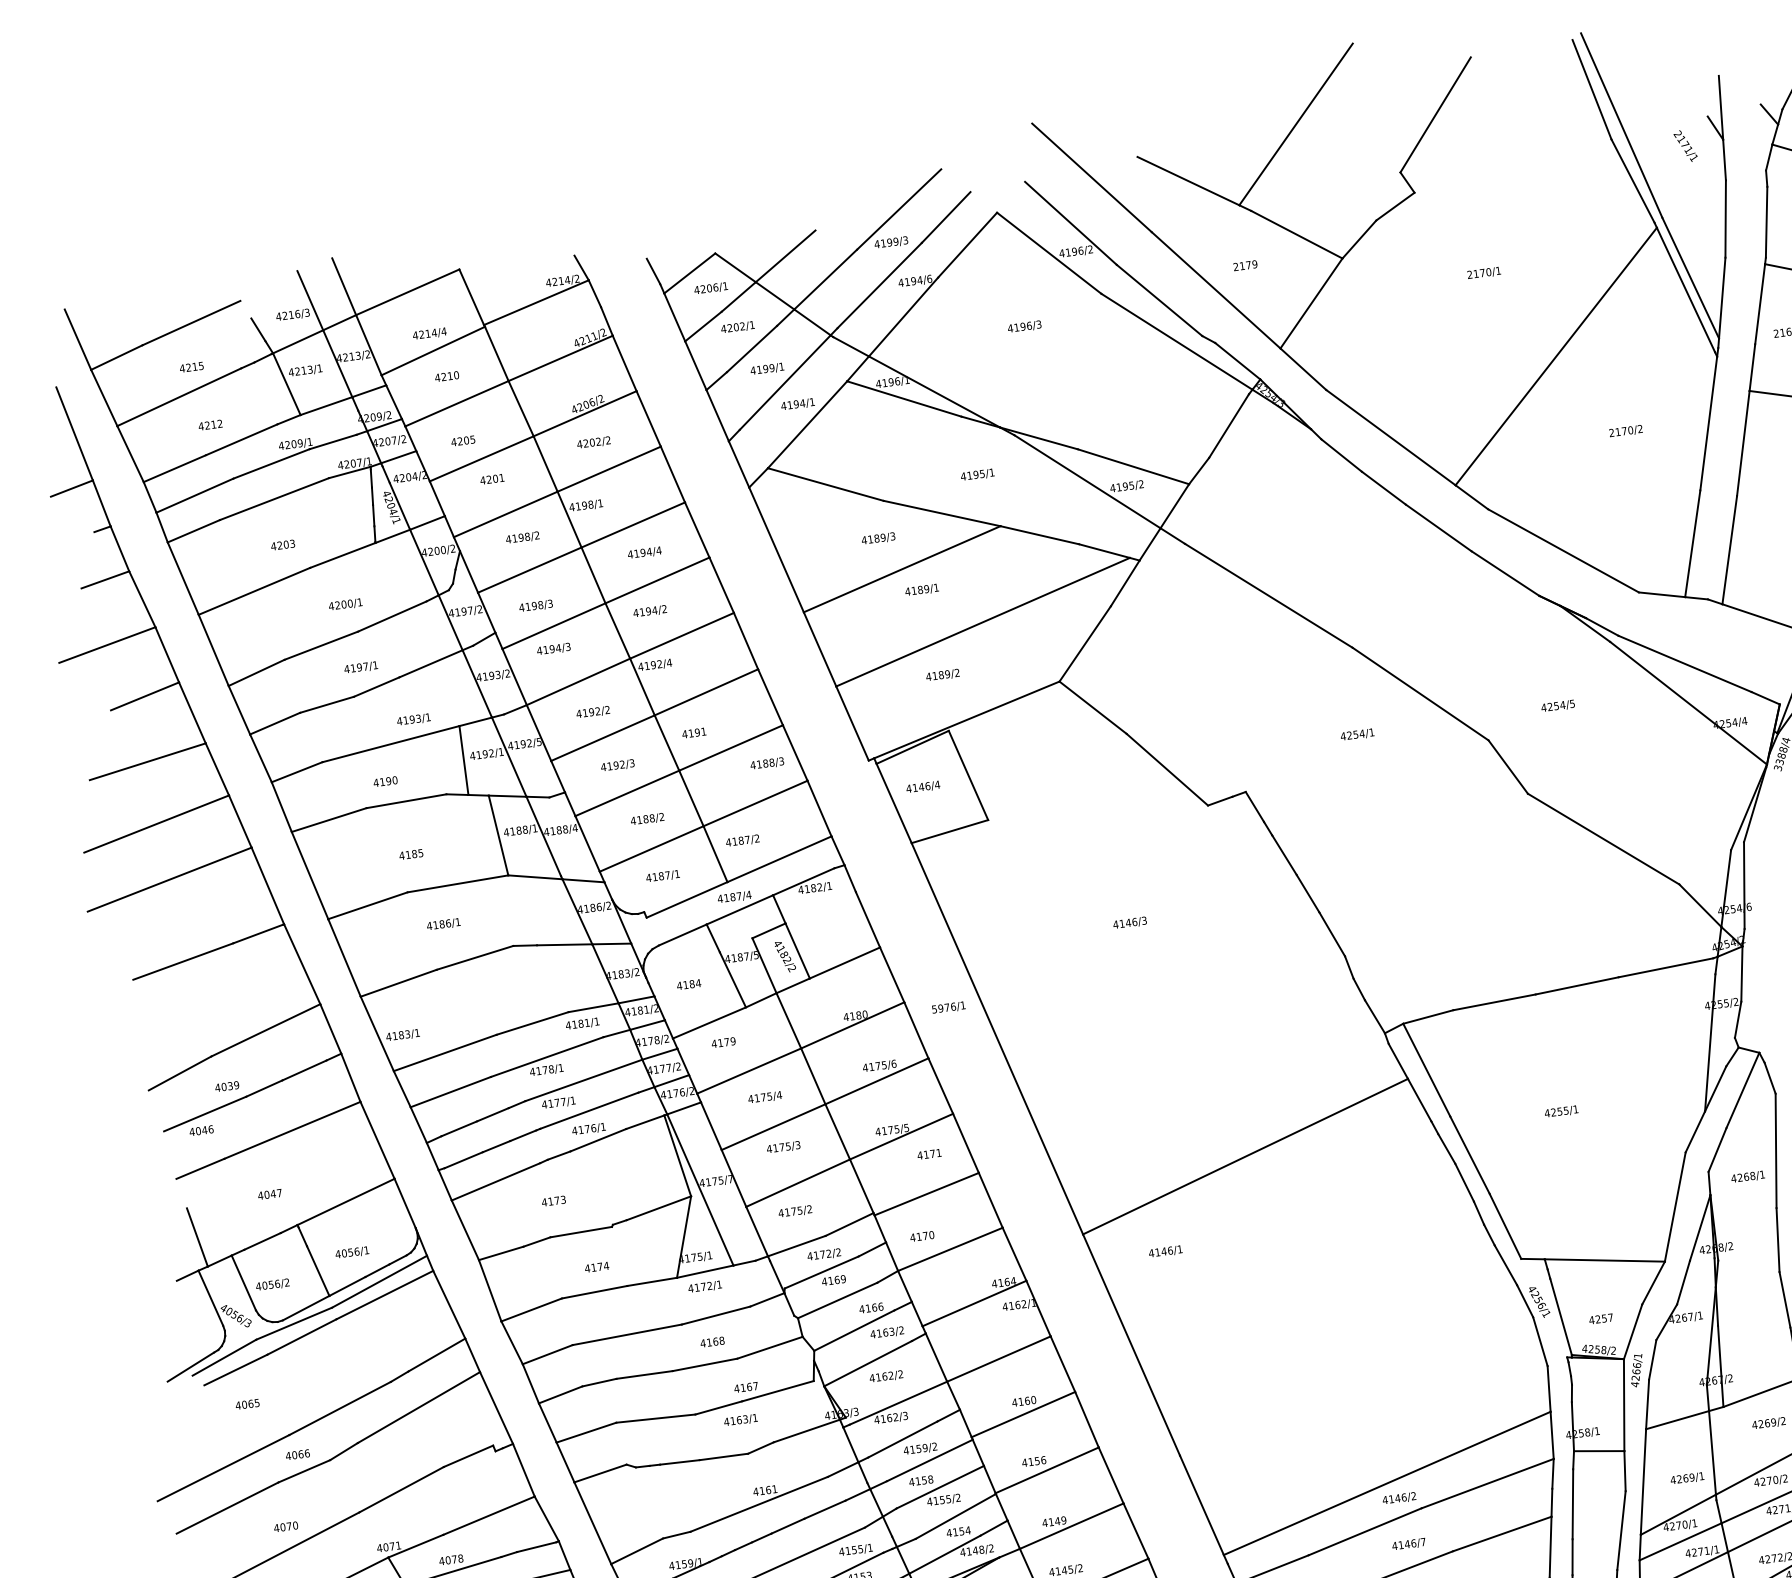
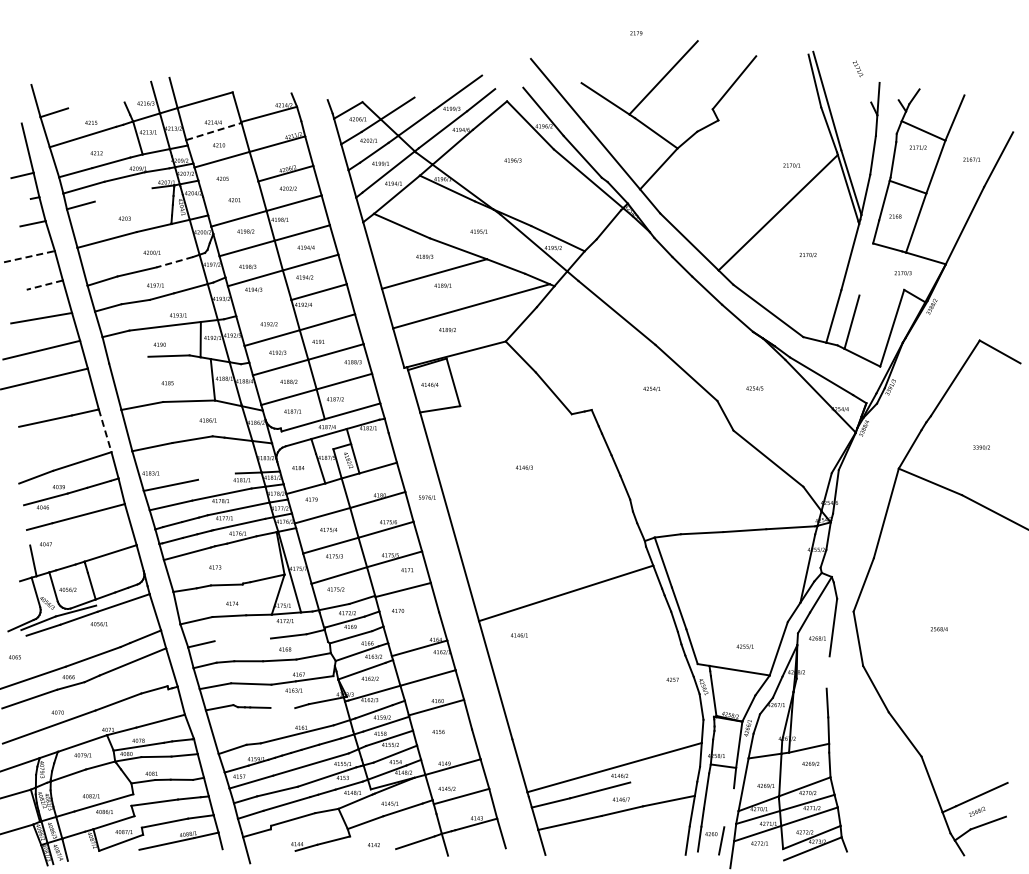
text: (1684, 145) -> (857, 68), moved
text: (1245, 266) -> (636, 33), moved
text: (1483, 272) -> (791, 165), moved
line: (191, 322) -> (94, 100), removed
line: (434, 350) -> (214, 131), solid -> dashed
line: (1743, 443) -> (866, 269), removed
line: (481, 457) -> (230, 188), removed
line: (273, 498) -> (123, 194), removed
line: (391, 617) -> (174, 262), solid -> dashed
line: (107, 644) -> (29, 256), solid -> dashed
line: (577, 682) -> (263, 308), removed
line: (144, 697) -> (44, 285), solid -> dashed
line: (328, 818) -> (128, 359), removed
text: (442, 924) -> (207, 420), moved
line: (303, 965) -> (105, 431), solid -> dashed
line: (531, 1023) -> (216, 476), removed
text: (1560, 1111) -> (744, 646), moved
text: (269, 1194) -> (45, 544), moved
line: (1776, 1240) -> (827, 672), removed
line: (950, 1249) -> (411, 619), removed
text: (350, 1253) -> (98, 624), moved
line: (378, 1281) -> (121, 595), removed
text: (1600, 1318) -> (672, 679), moved
line: (626, 1334) -> (242, 639), removed
text: (246, 1404) -> (14, 657), moved
line: (723, 1456) -> (282, 707), removed
line: (1047, 1470) -> (444, 737), removed
line: (1488, 1483) -> (665, 774), removed
line: (1620, 1530) -> (728, 807), removed

